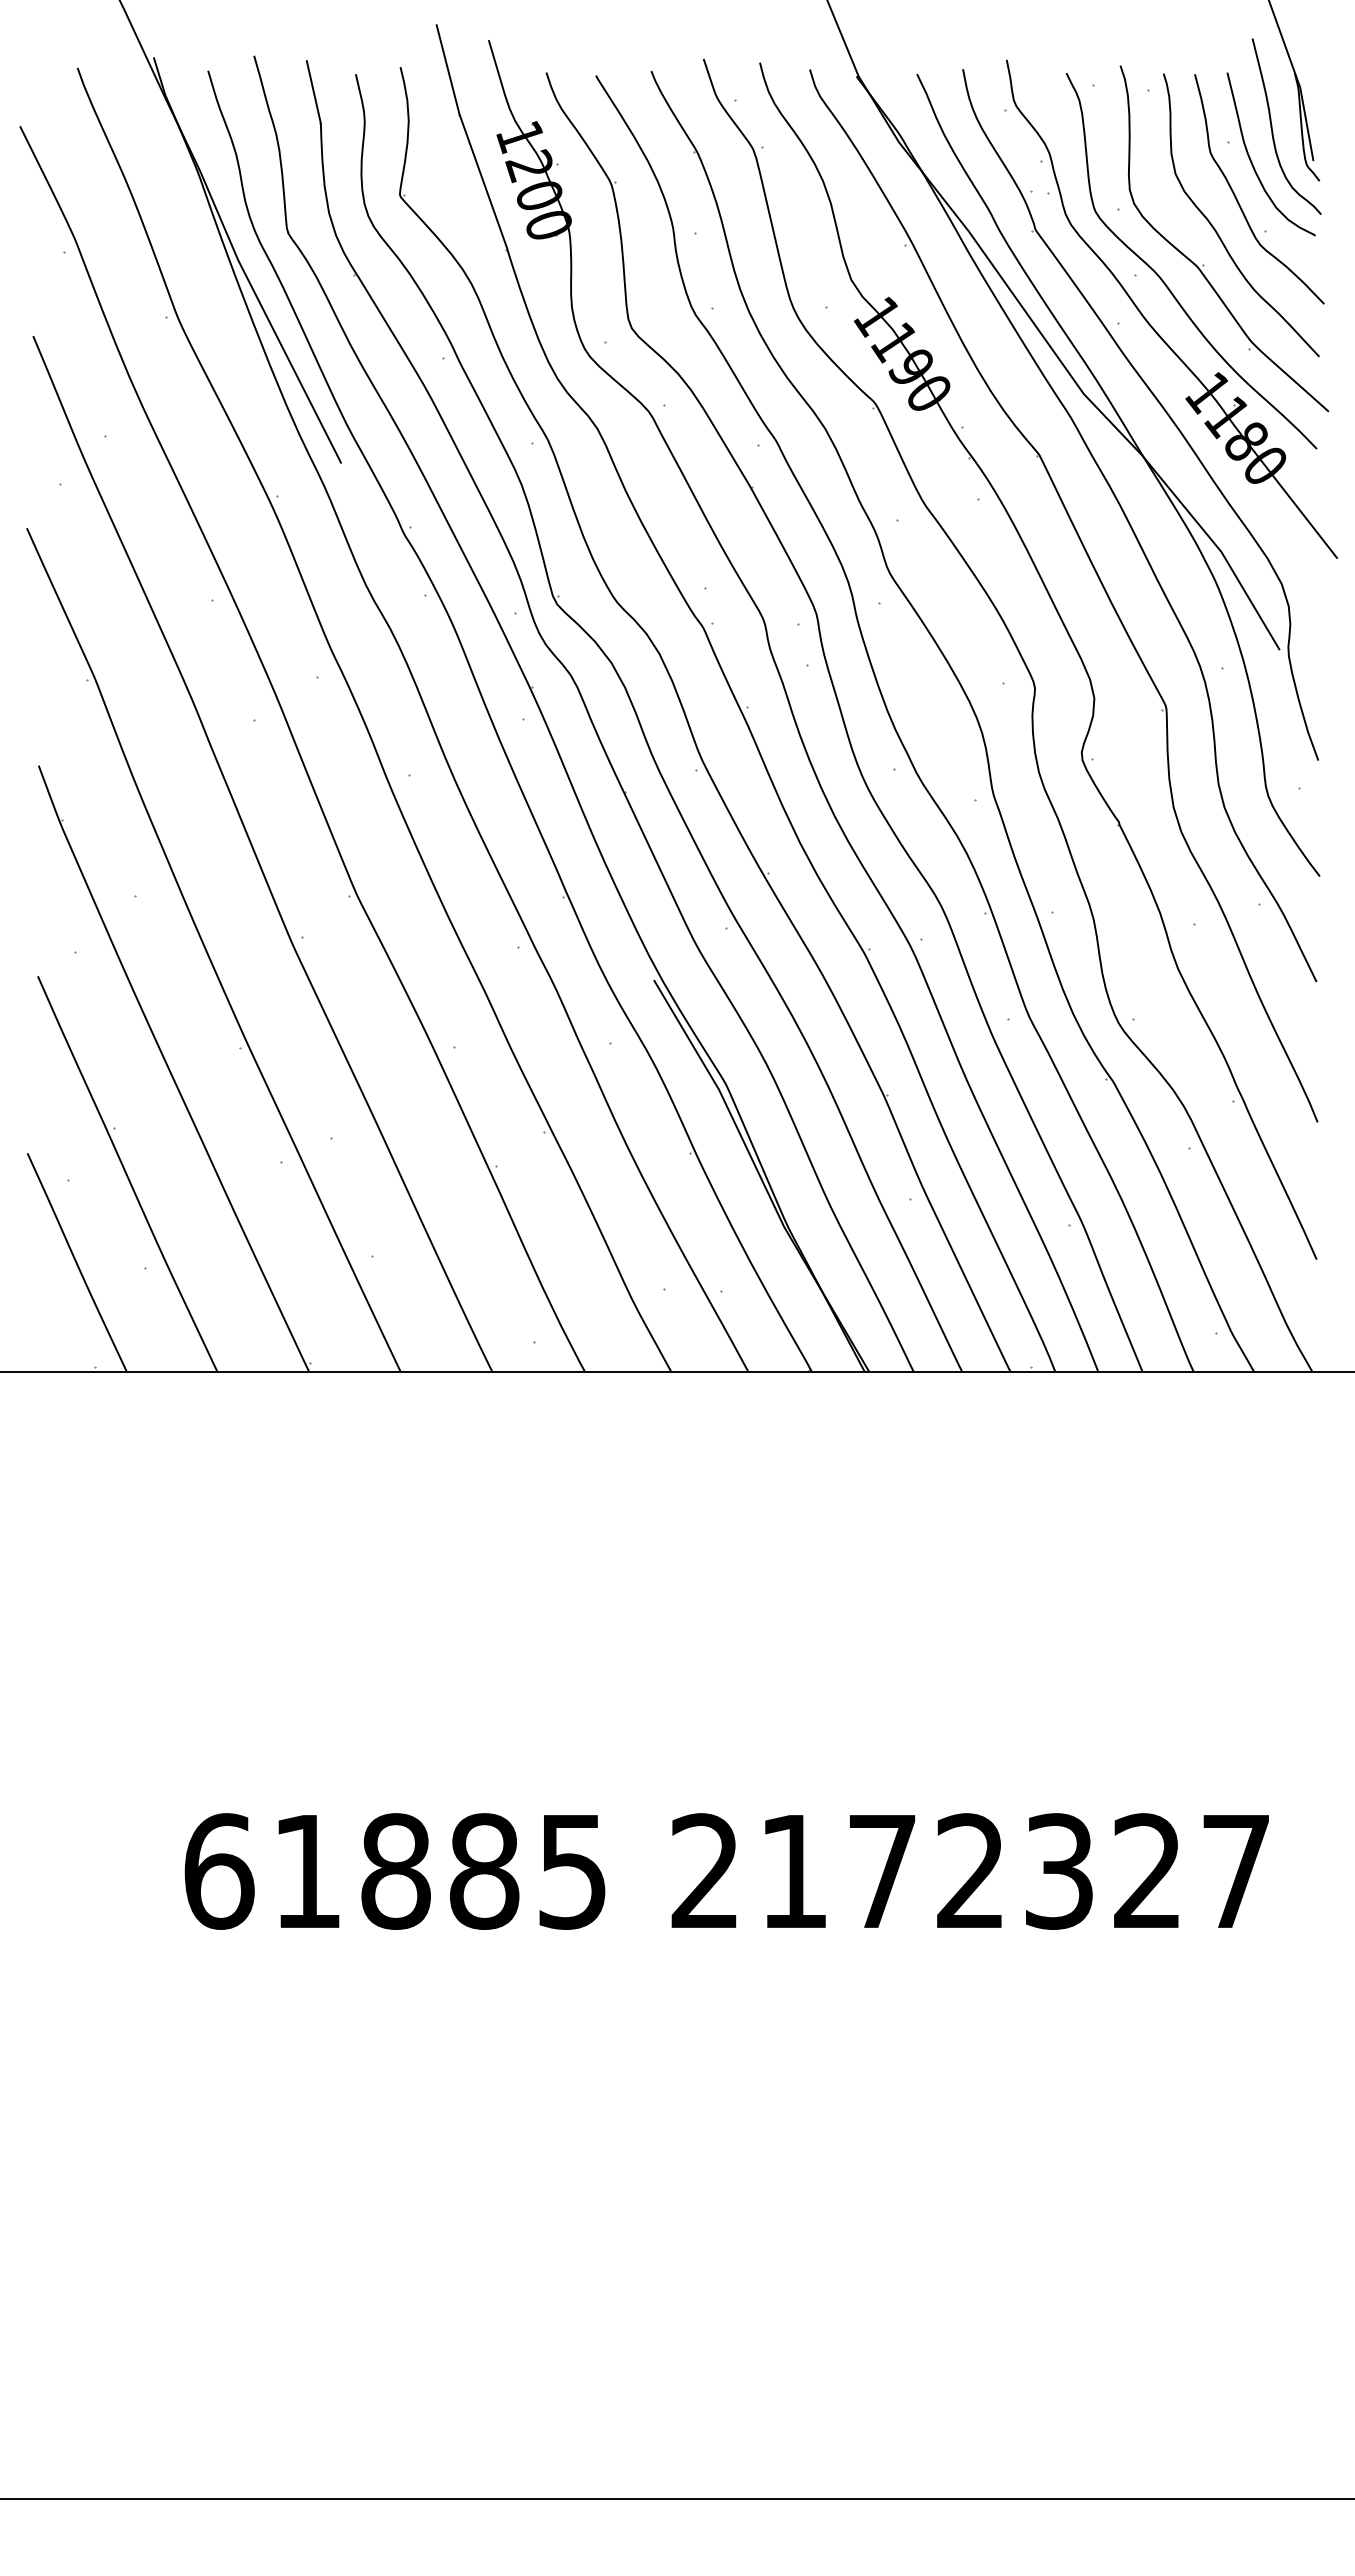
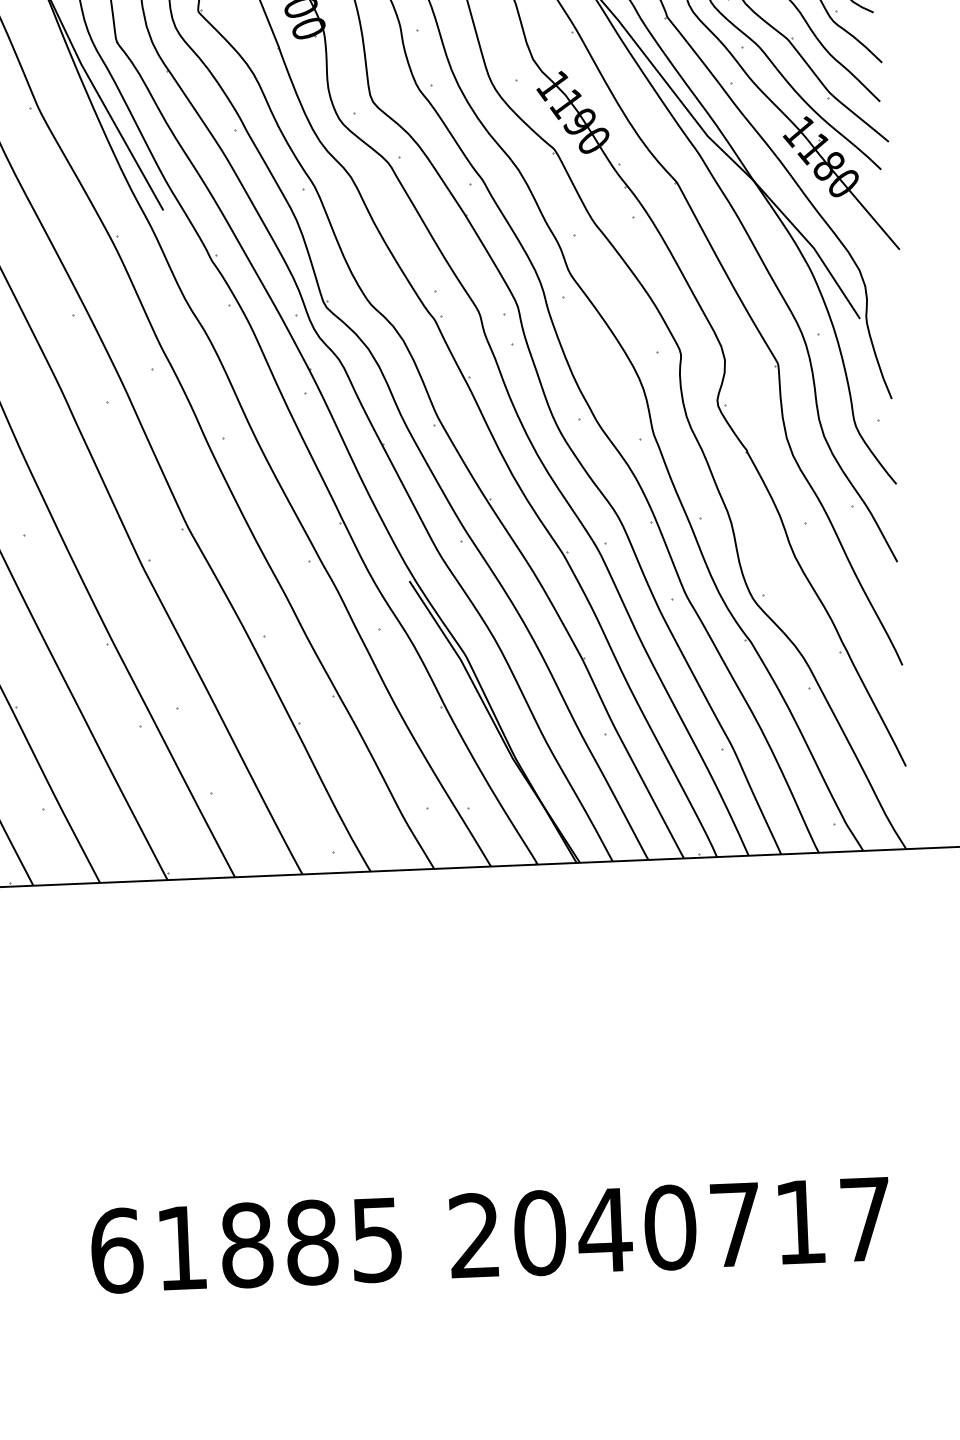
text: (969, 1871) -> (669, 1227), 2172327 -> 2040717

